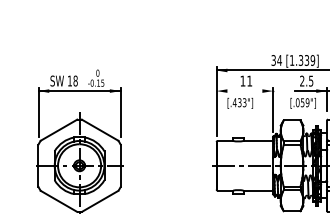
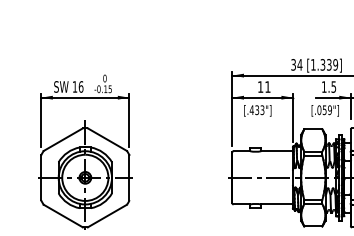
text: (75, 80) -> (80, 86), 18 -> 16
text: (302, 80) -> (324, 86), 2.5 -> 1.5
line: (244, 91) -> (262, 98), added

